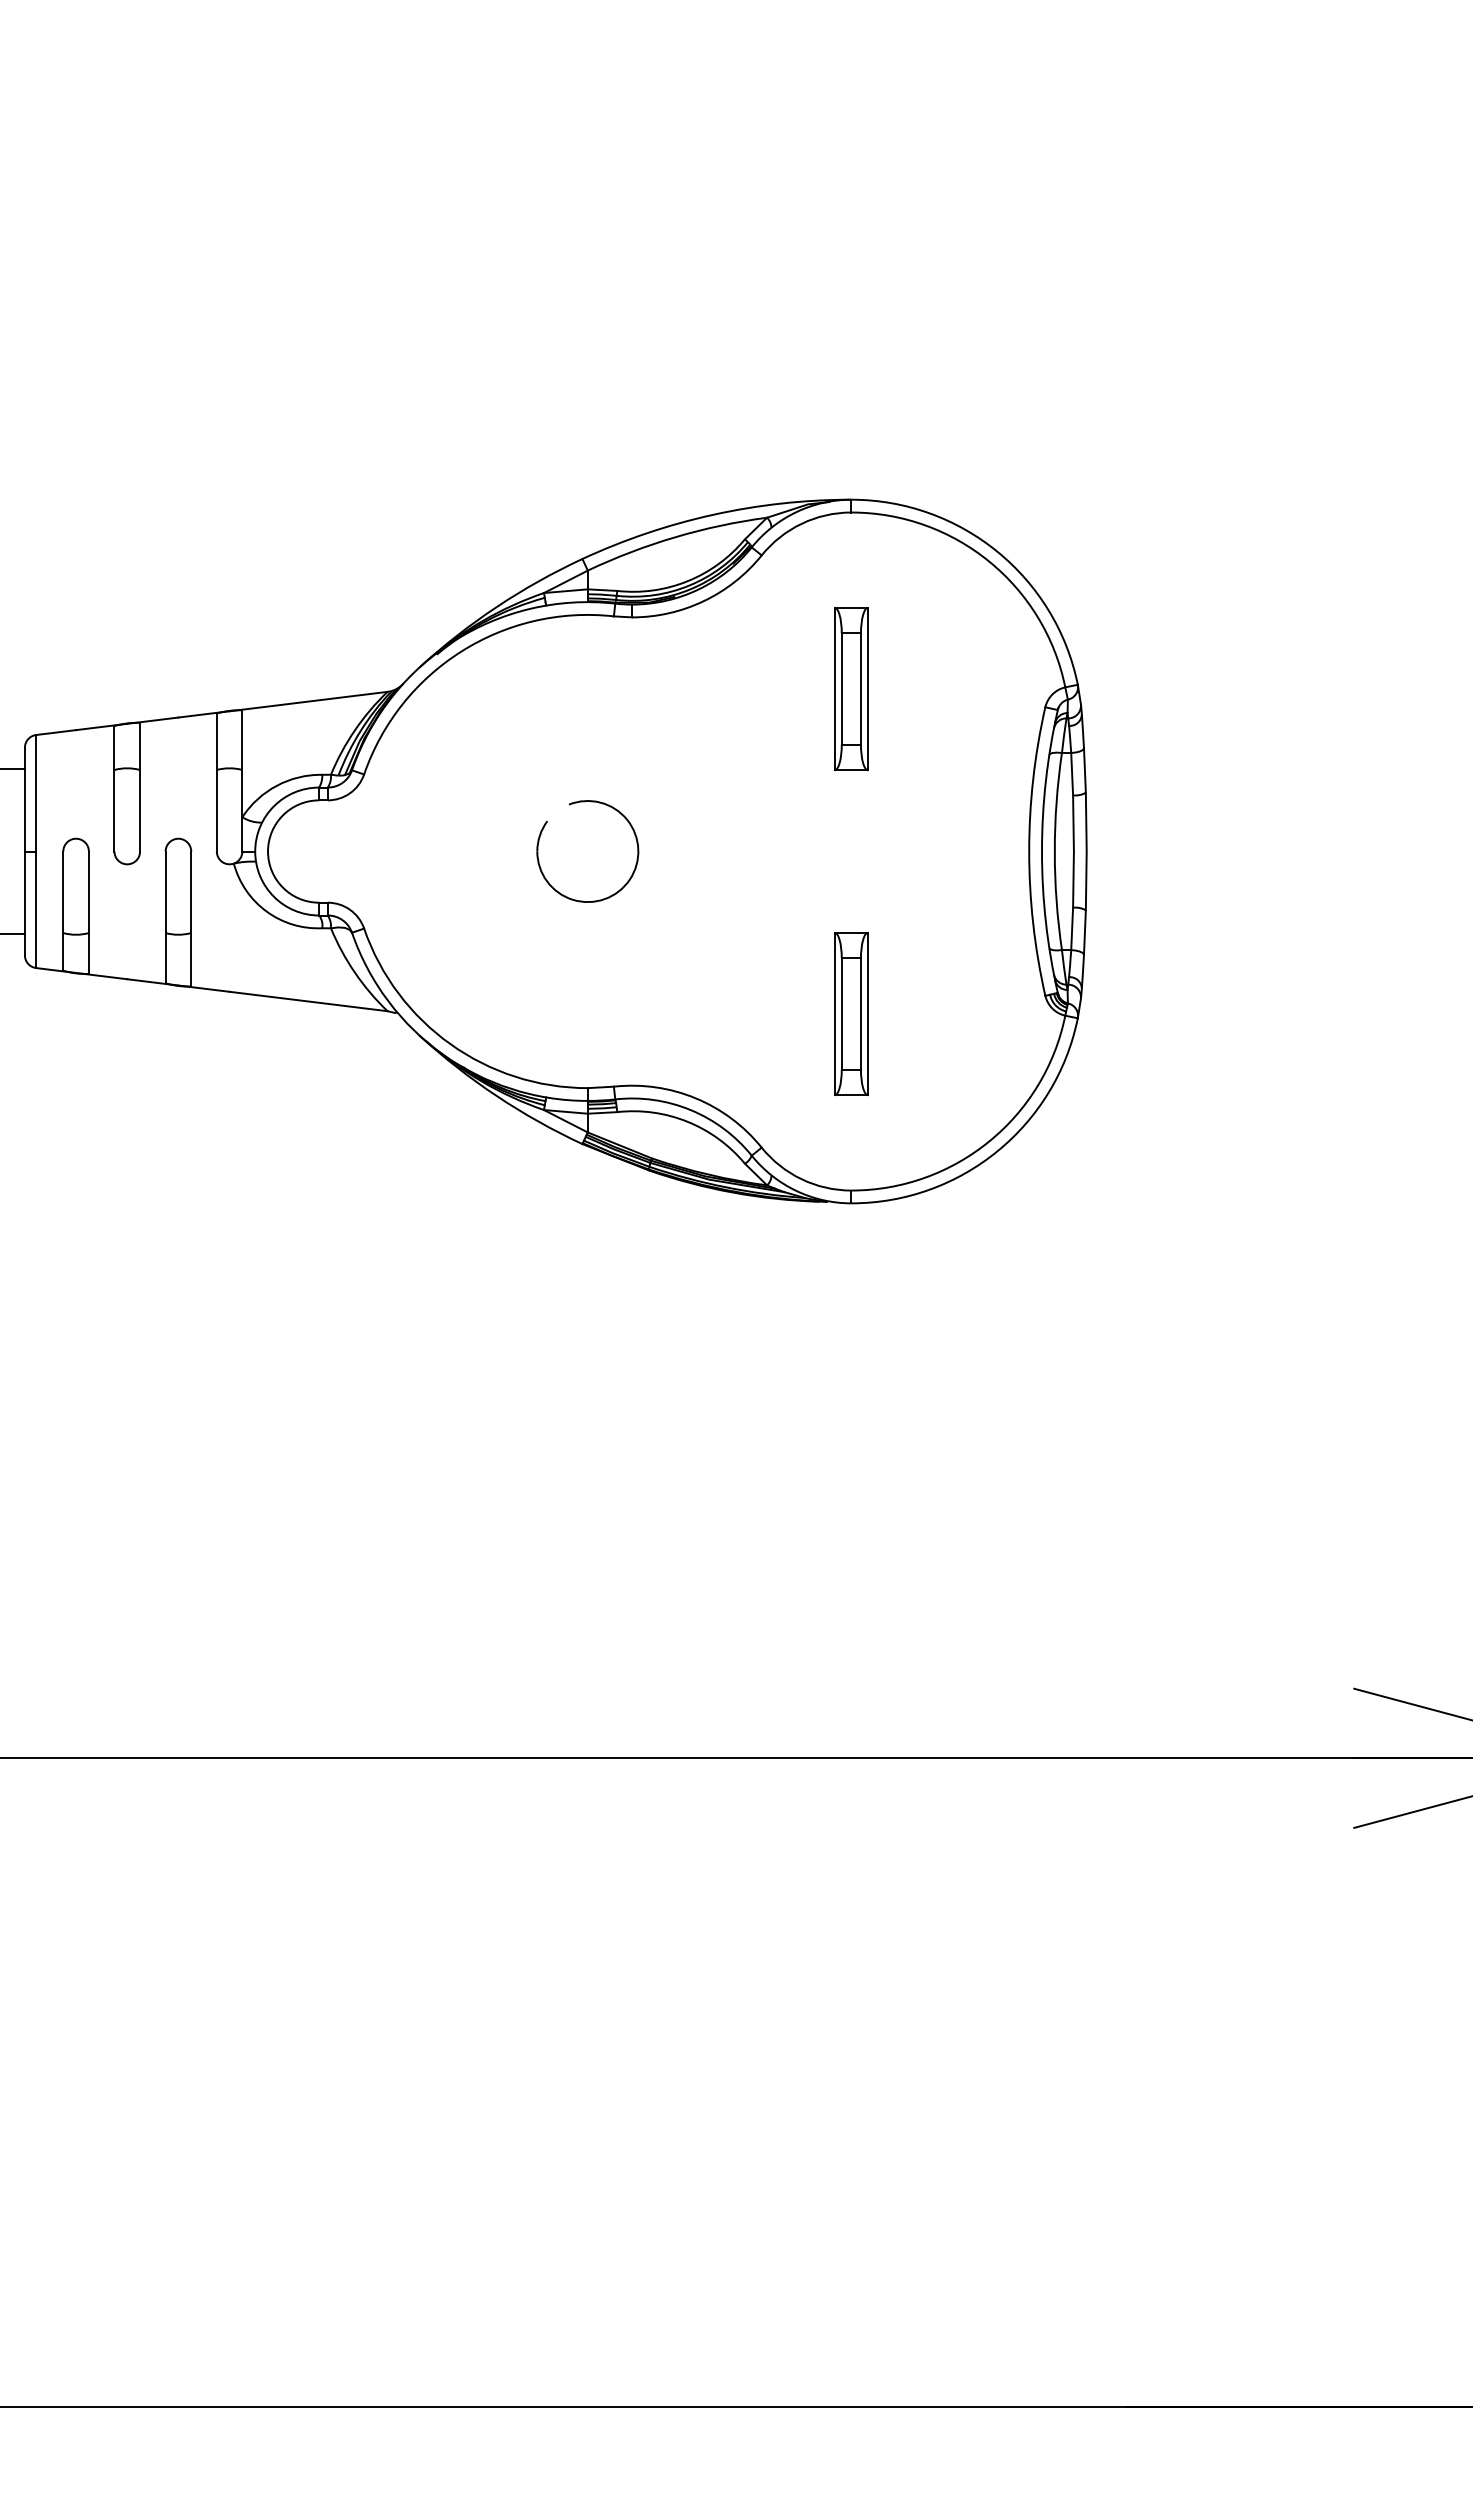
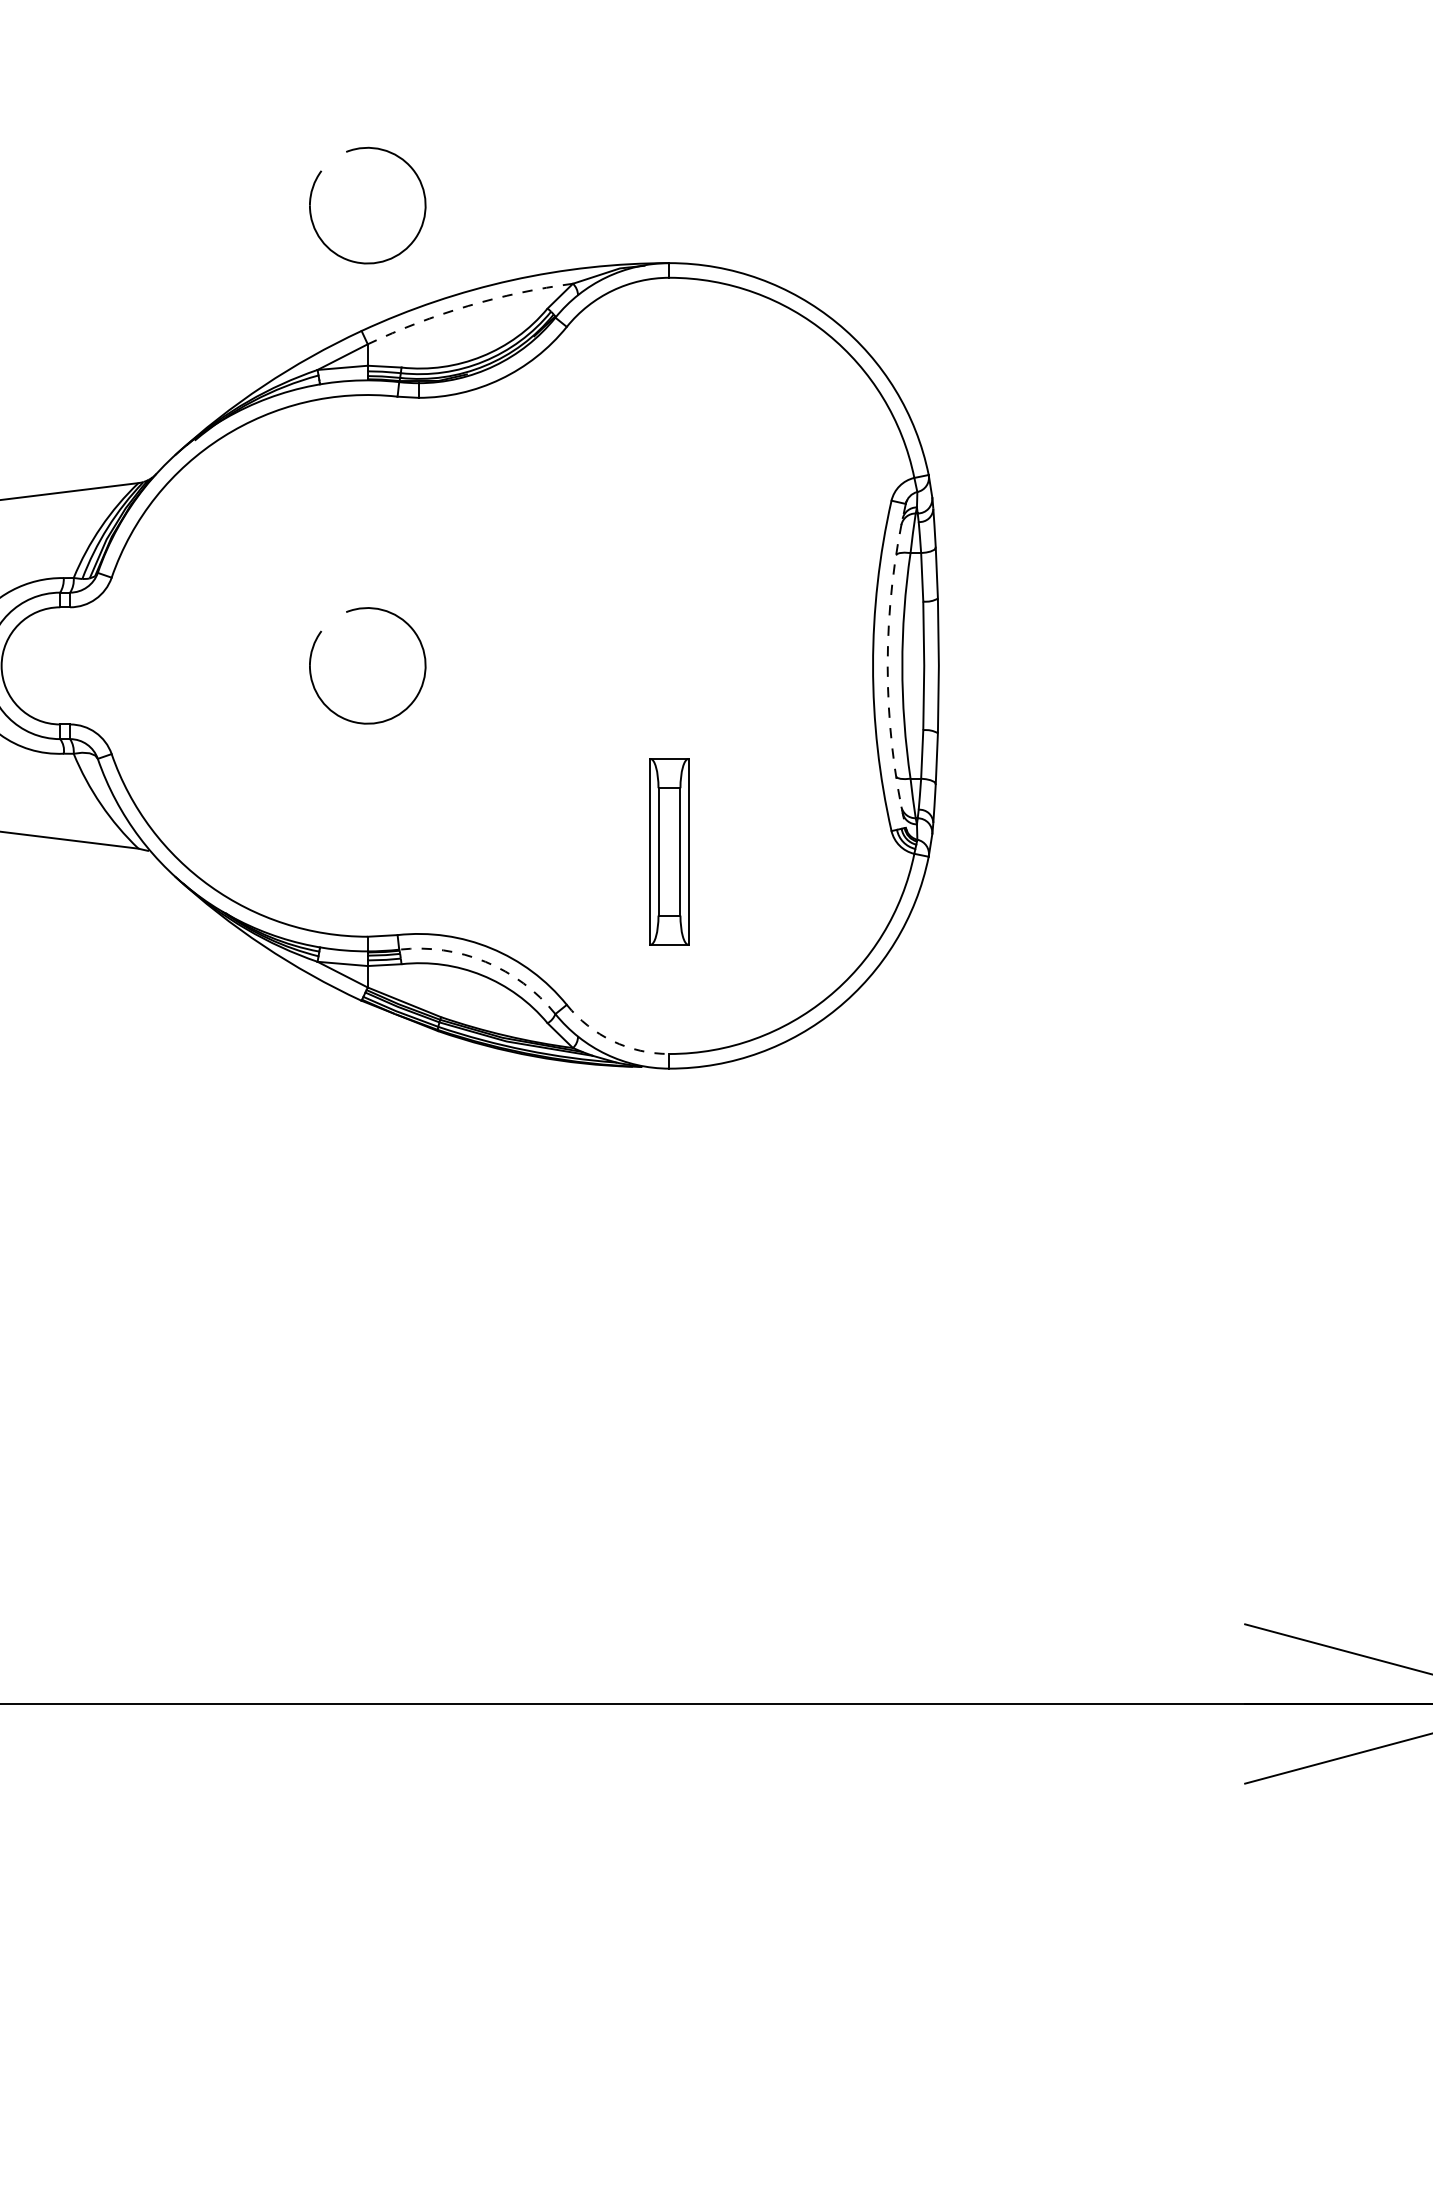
part: (539, 440) -> (312, 195), added
arc: (675, 537) -> (468, 306), solid -> dashed
part: (851, 689) -> (669, 480), removed
arc: (1041, 851) -> (887, 665), solid -> dashed
arc: (690, 1110) -> (485, 962), solid -> dashed
arc: (801, 1179) -> (612, 1041), solid -> dashed

